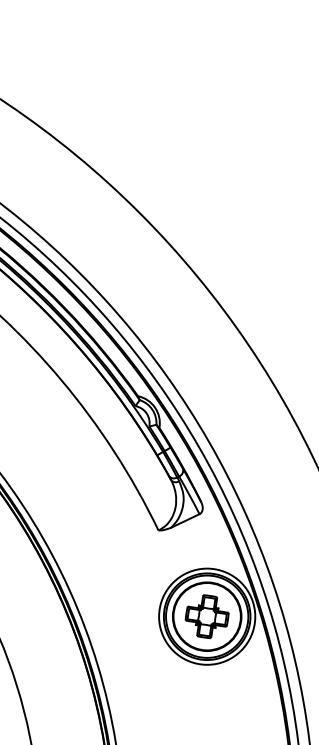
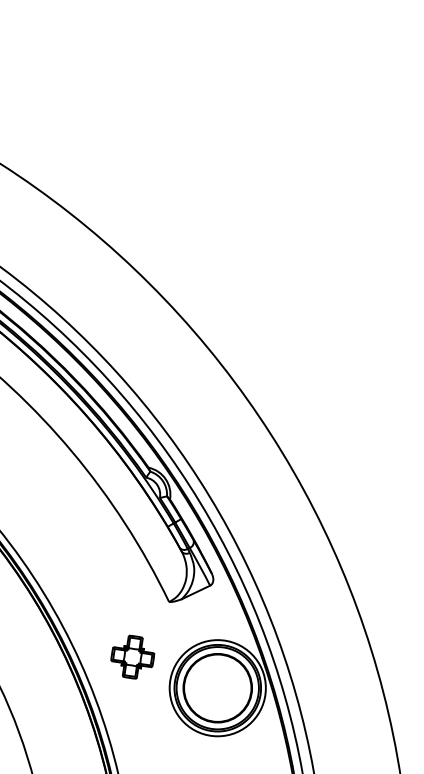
part: (206, 616) -> (132, 656), moved

